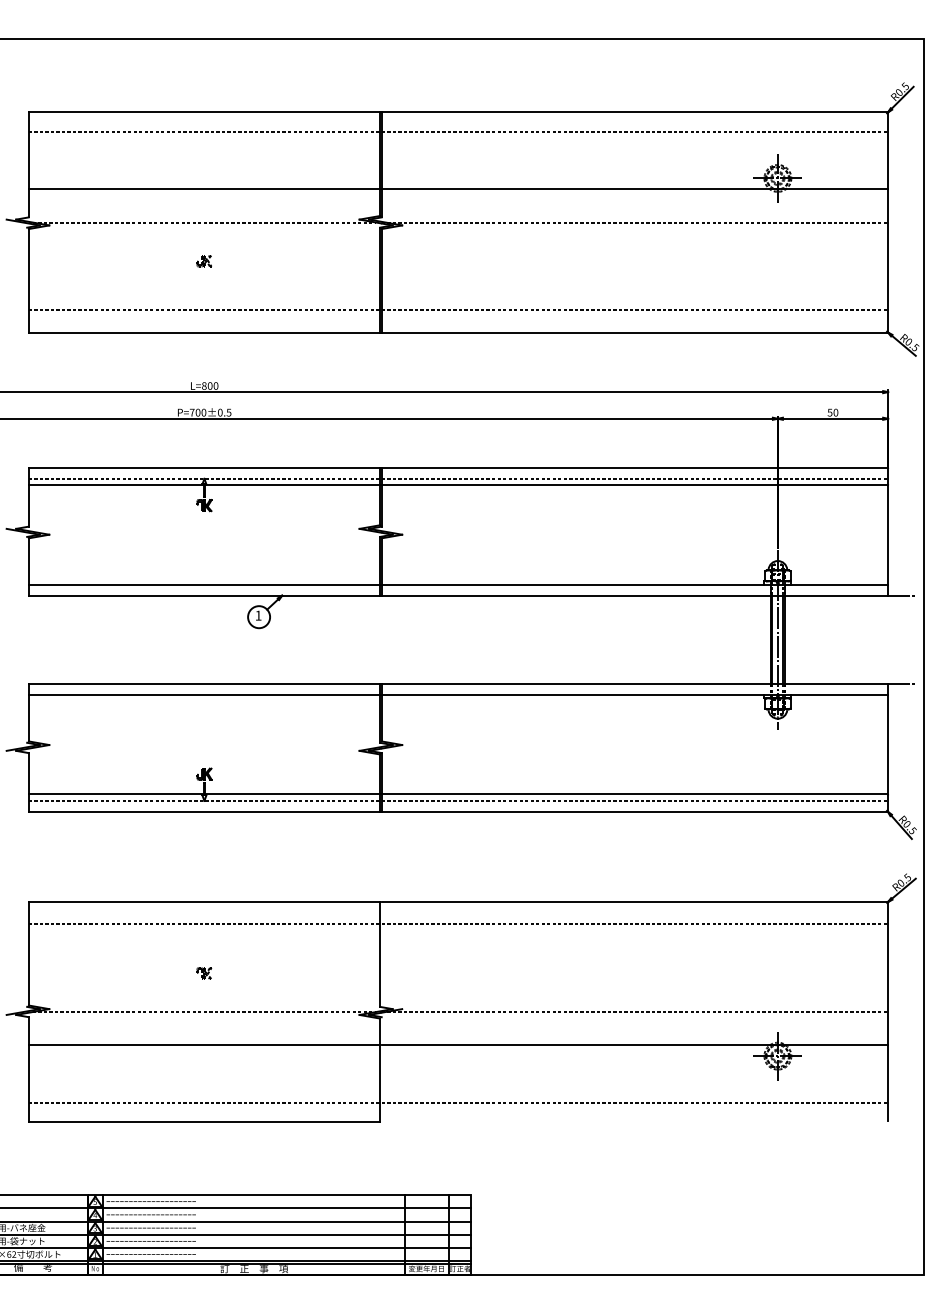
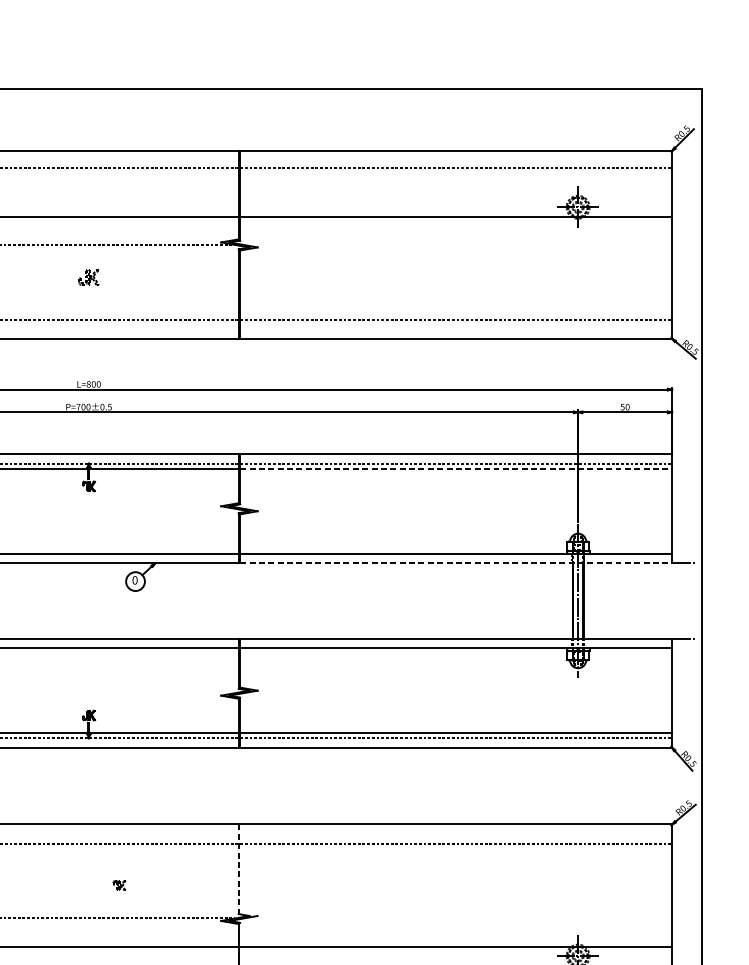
line: (634, 222) -> (455, 244), removed
part: (203, 261) -> (88, 278), size x1.6
line: (634, 485) -> (455, 469), solid -> dashed
line: (635, 595) -> (456, 563), solid -> dashed
text: (258, 615) -> (135, 580), 1 -> 0
line: (380, 954) -> (239, 869), solid -> dashed
part: (204, 973) -> (119, 885), moved
line: (634, 1012) -> (455, 918), removed

